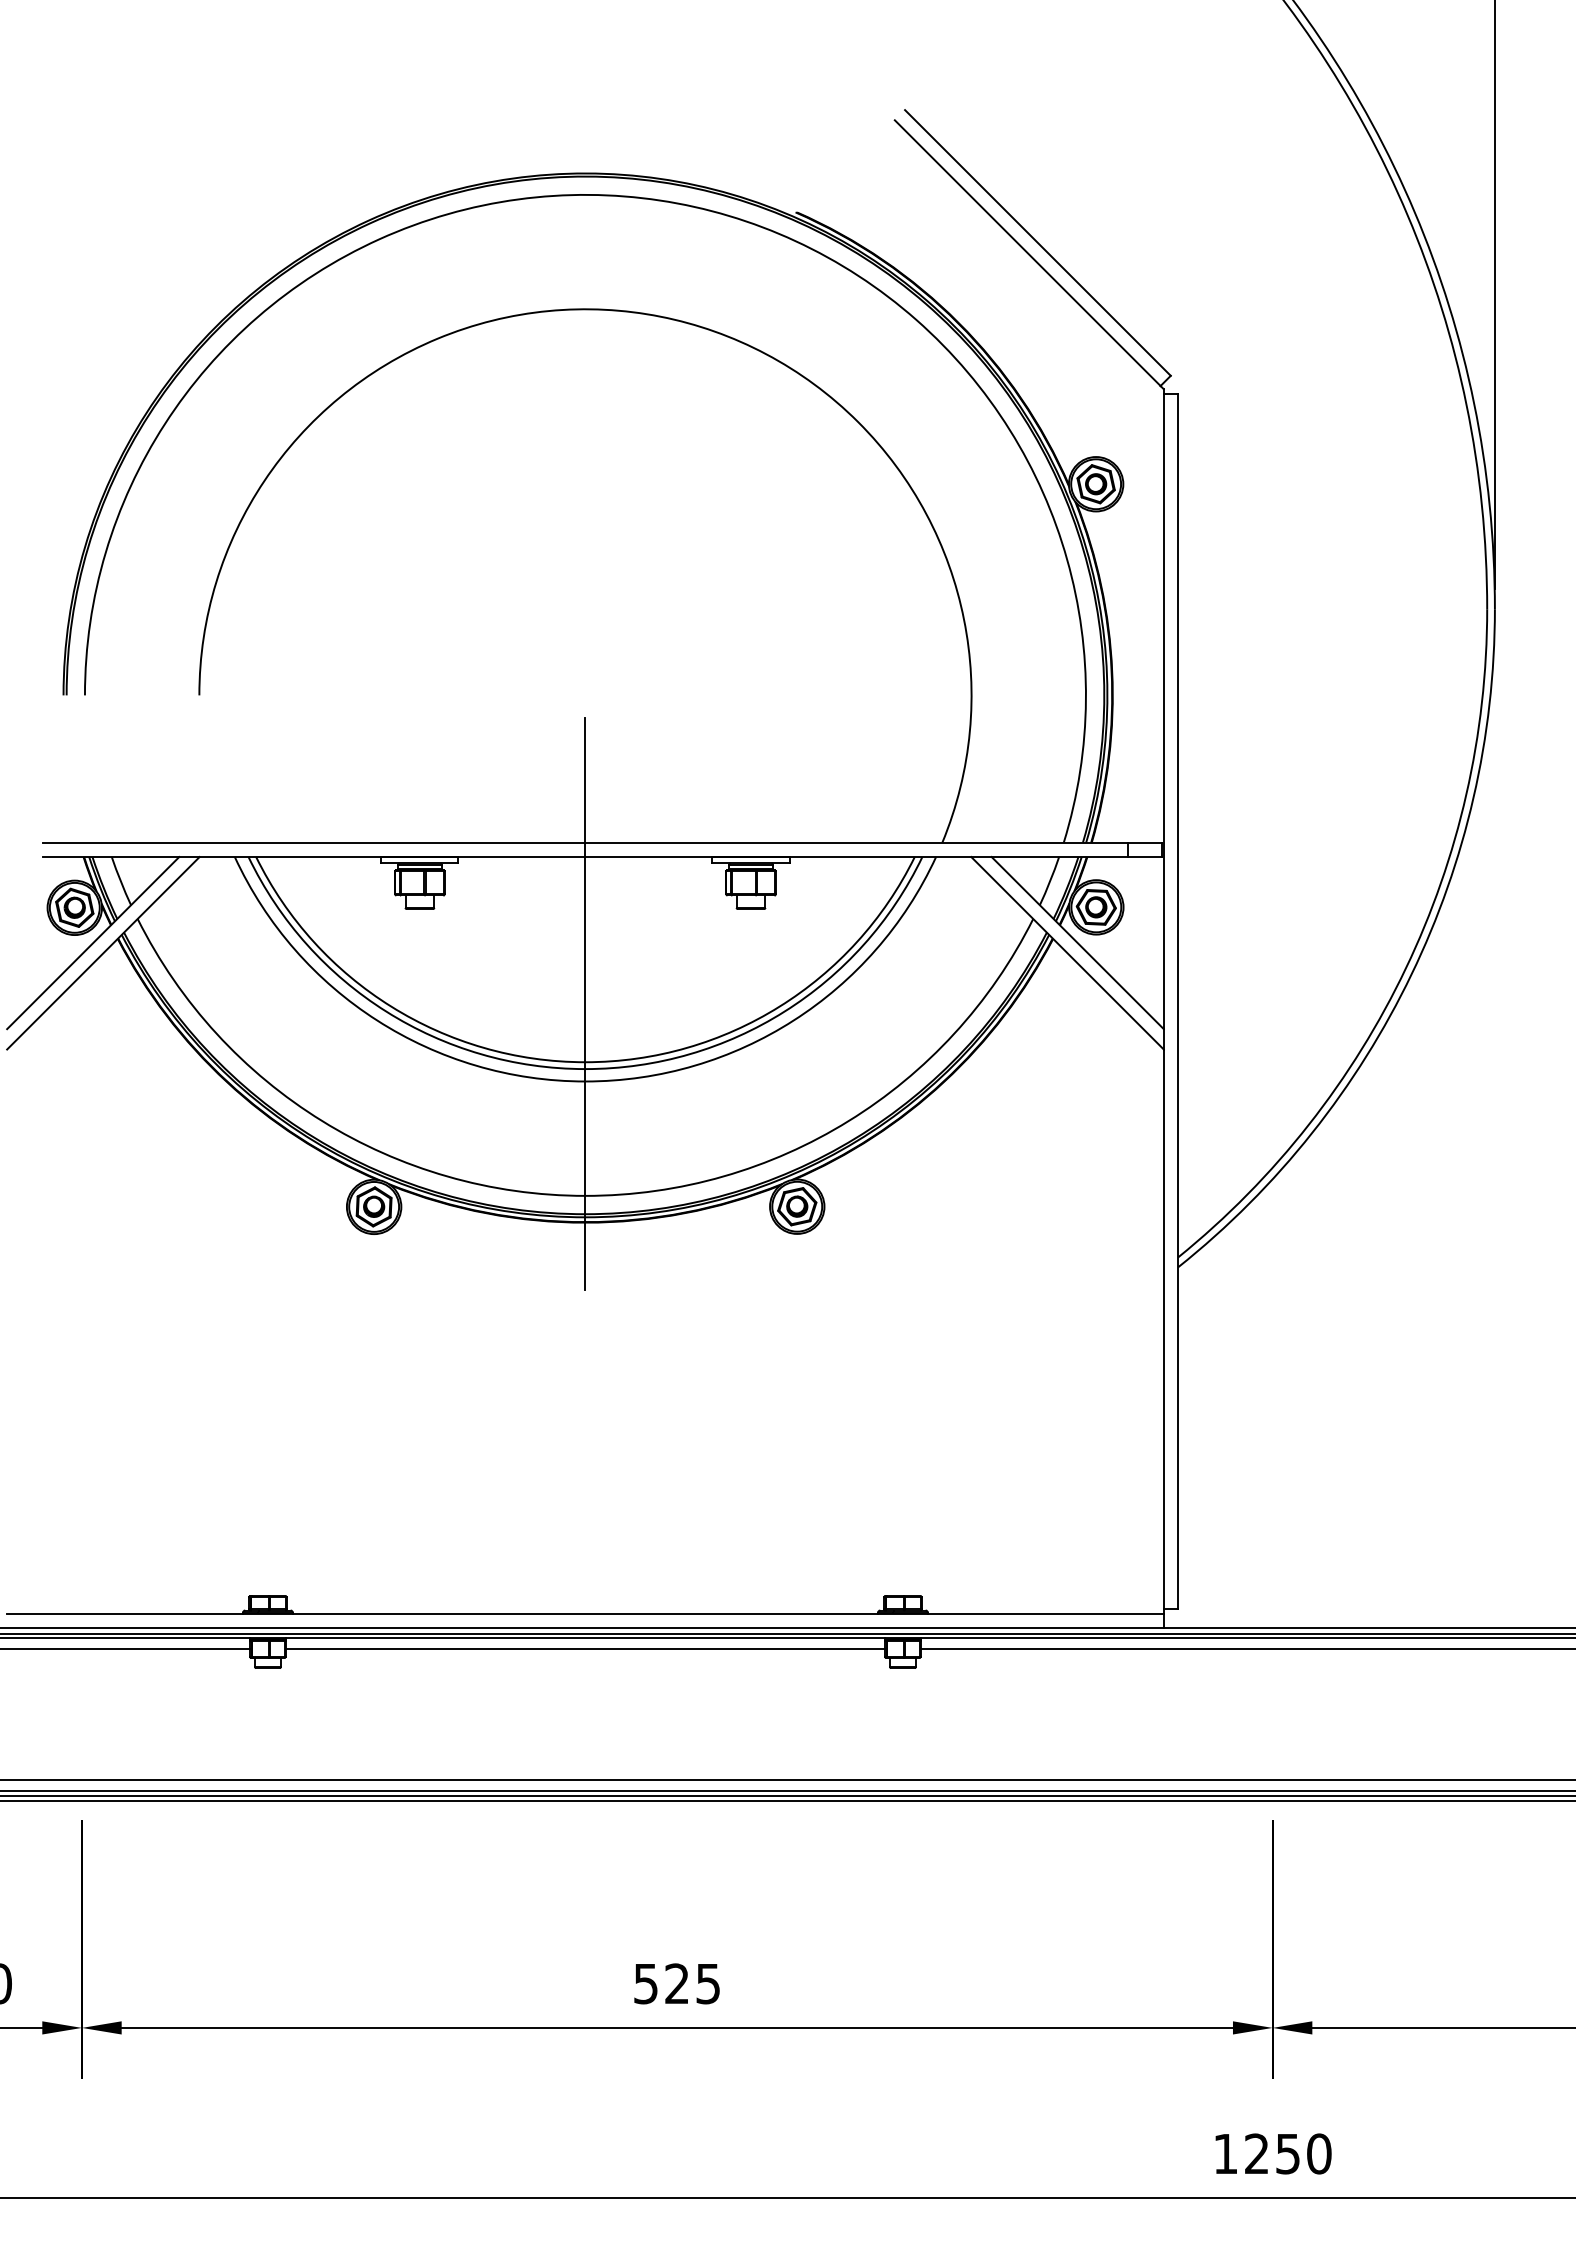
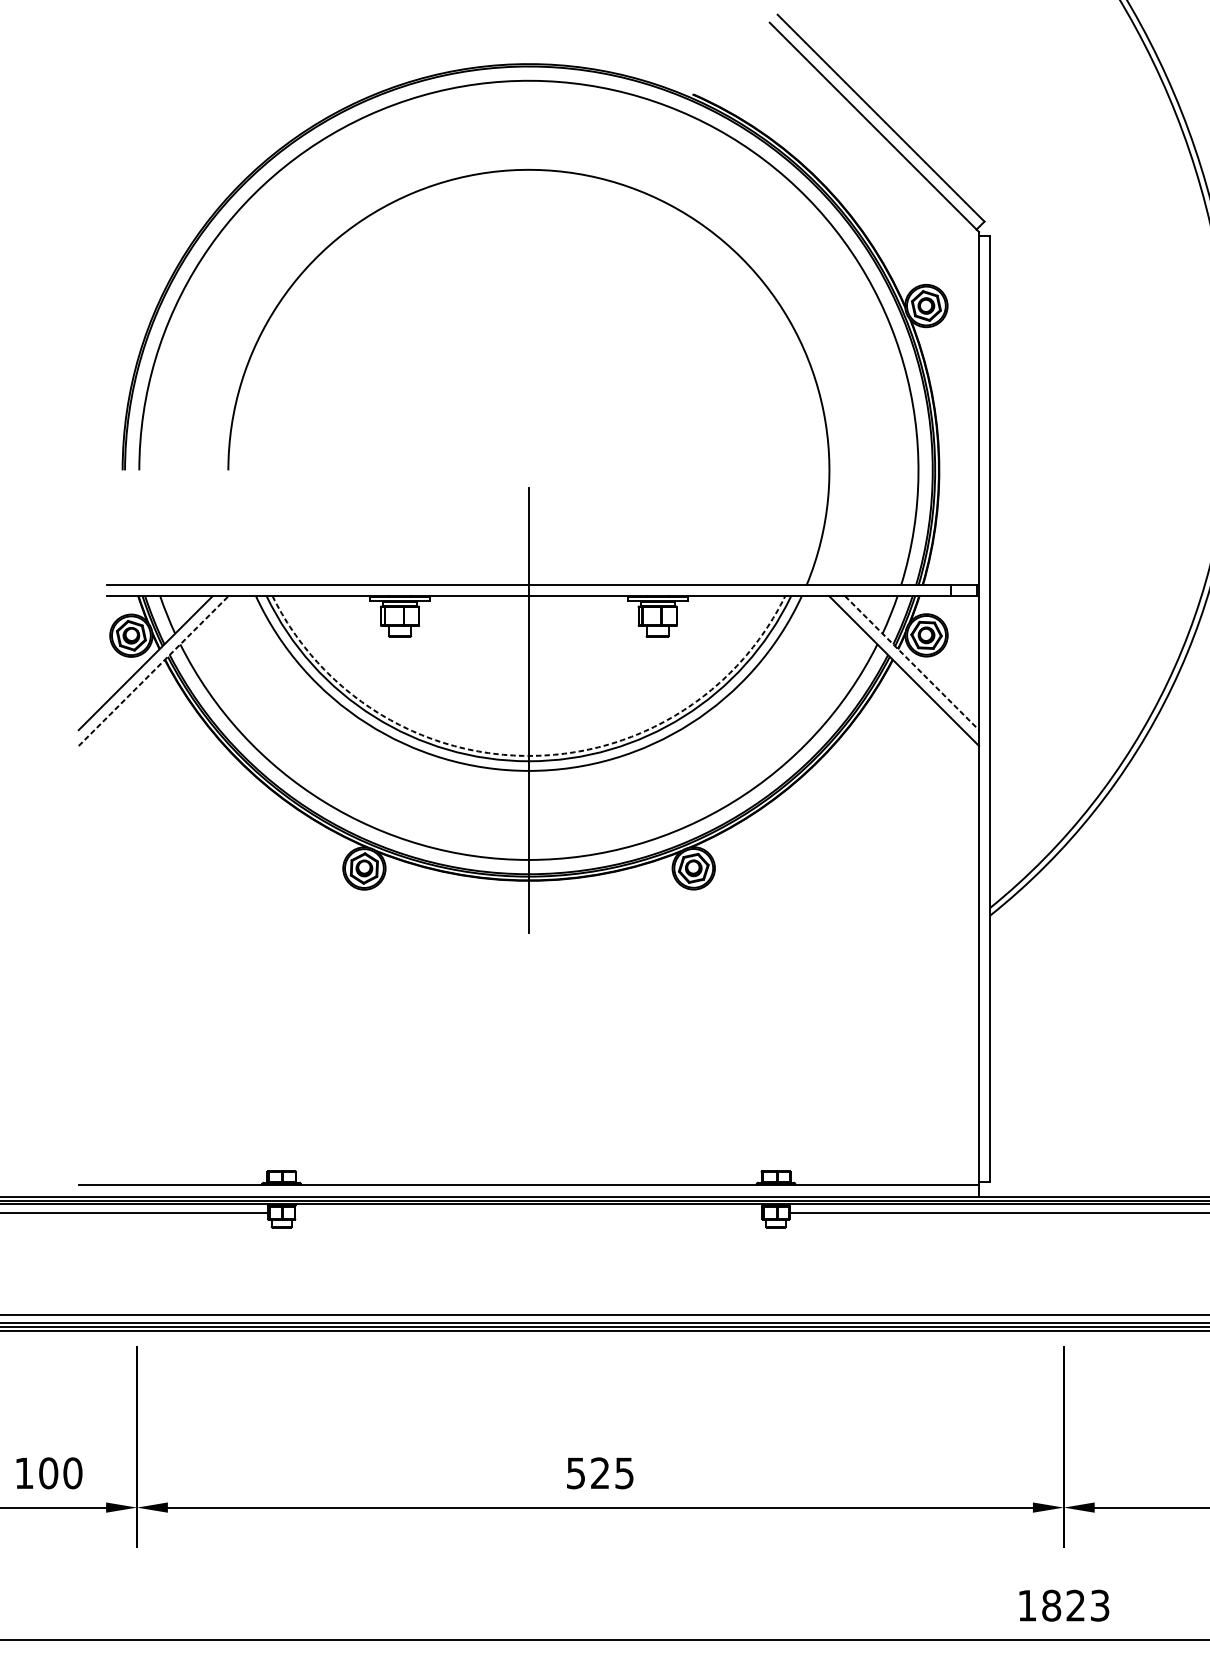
line: (1077, 943) -> (911, 663), solid -> dashed
line: (103, 952) -> (153, 670), solid -> dashed
arc: (585, 1062) -> (528, 756), solid -> dashed
line: (585, 1649) -> (528, 1213), removed
text: (1287, 2153) -> (1075, 1605), 1250 -> 1823

